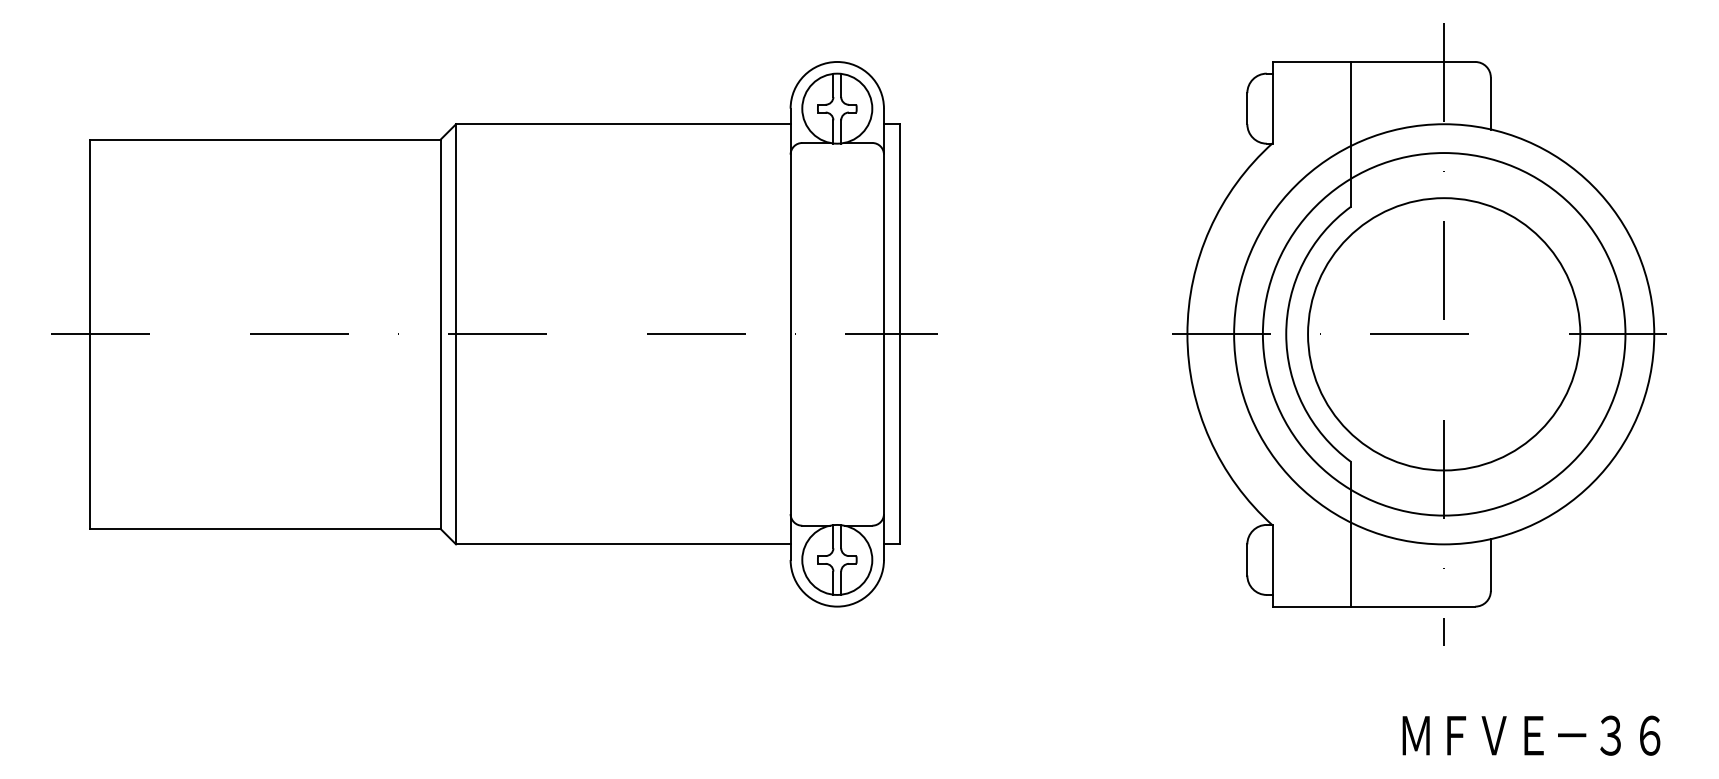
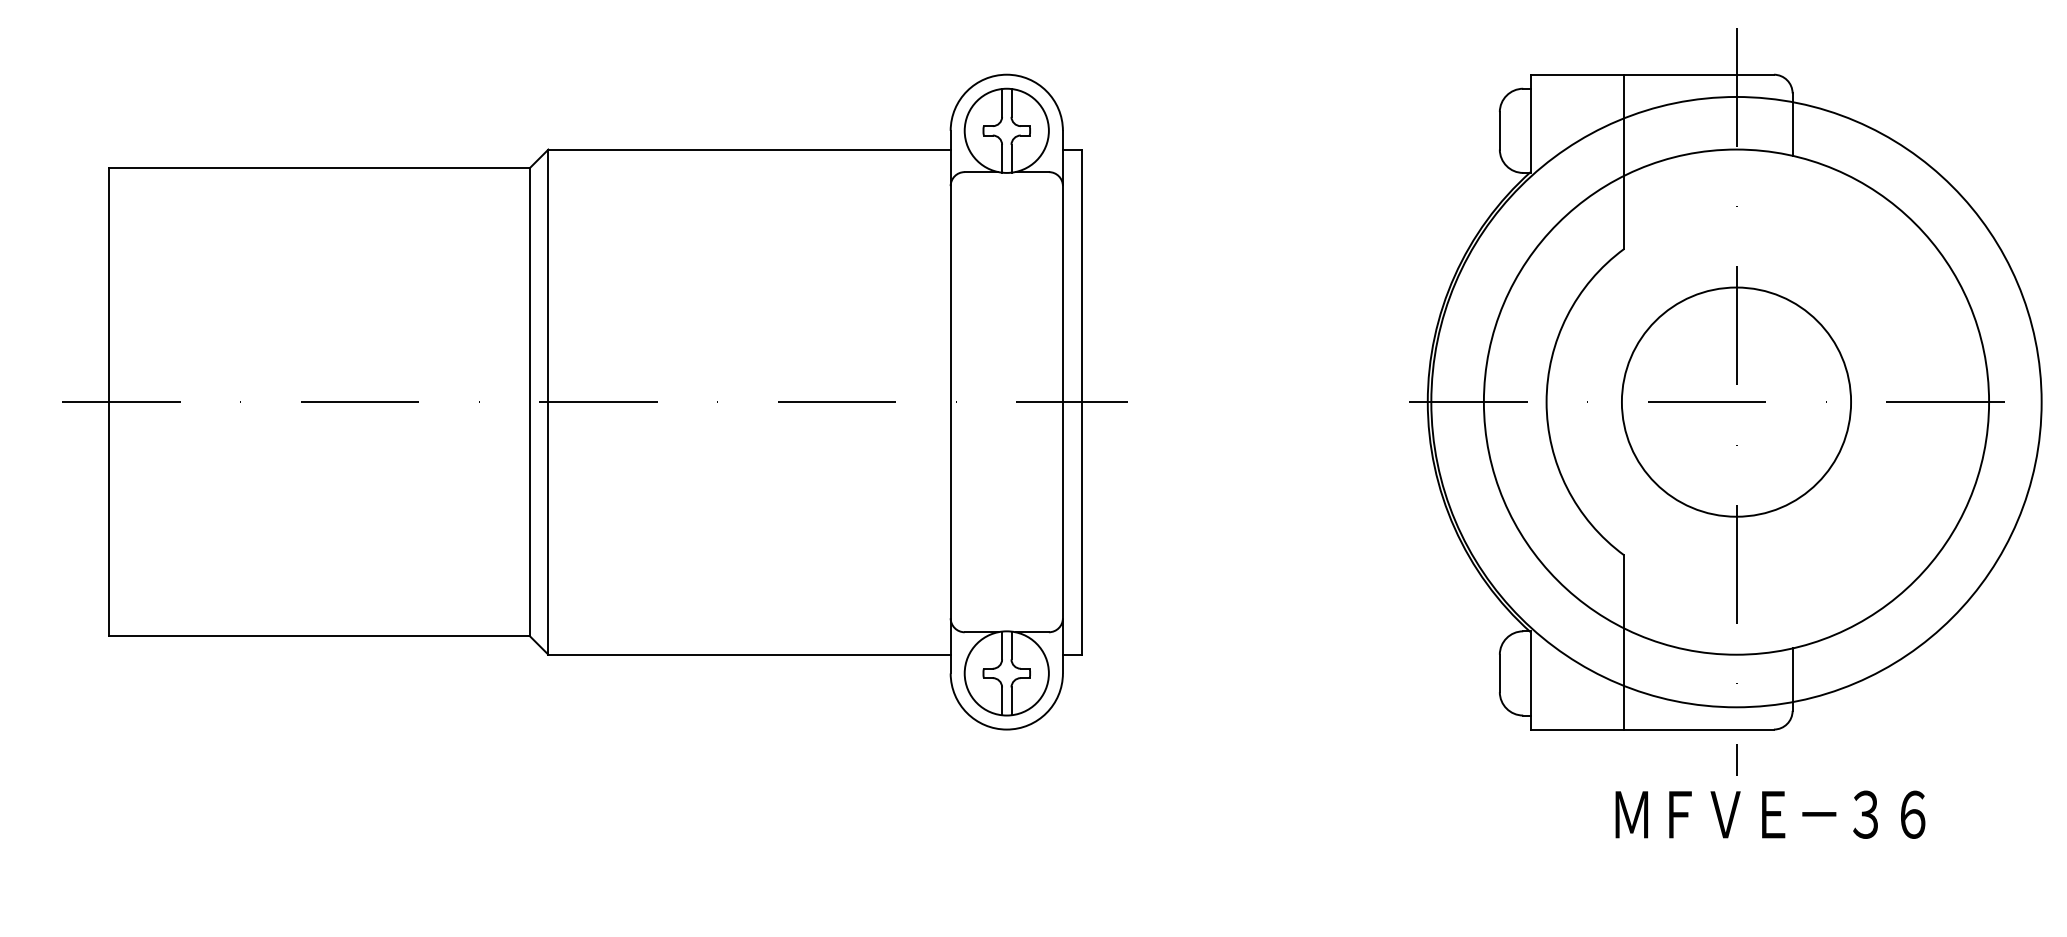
circle: (1444, 333) -> (1736, 401), size x0.7
circle: (1444, 334) -> (1736, 402), size x1.4
text: (1531, 735) -> (1770, 814), moved

